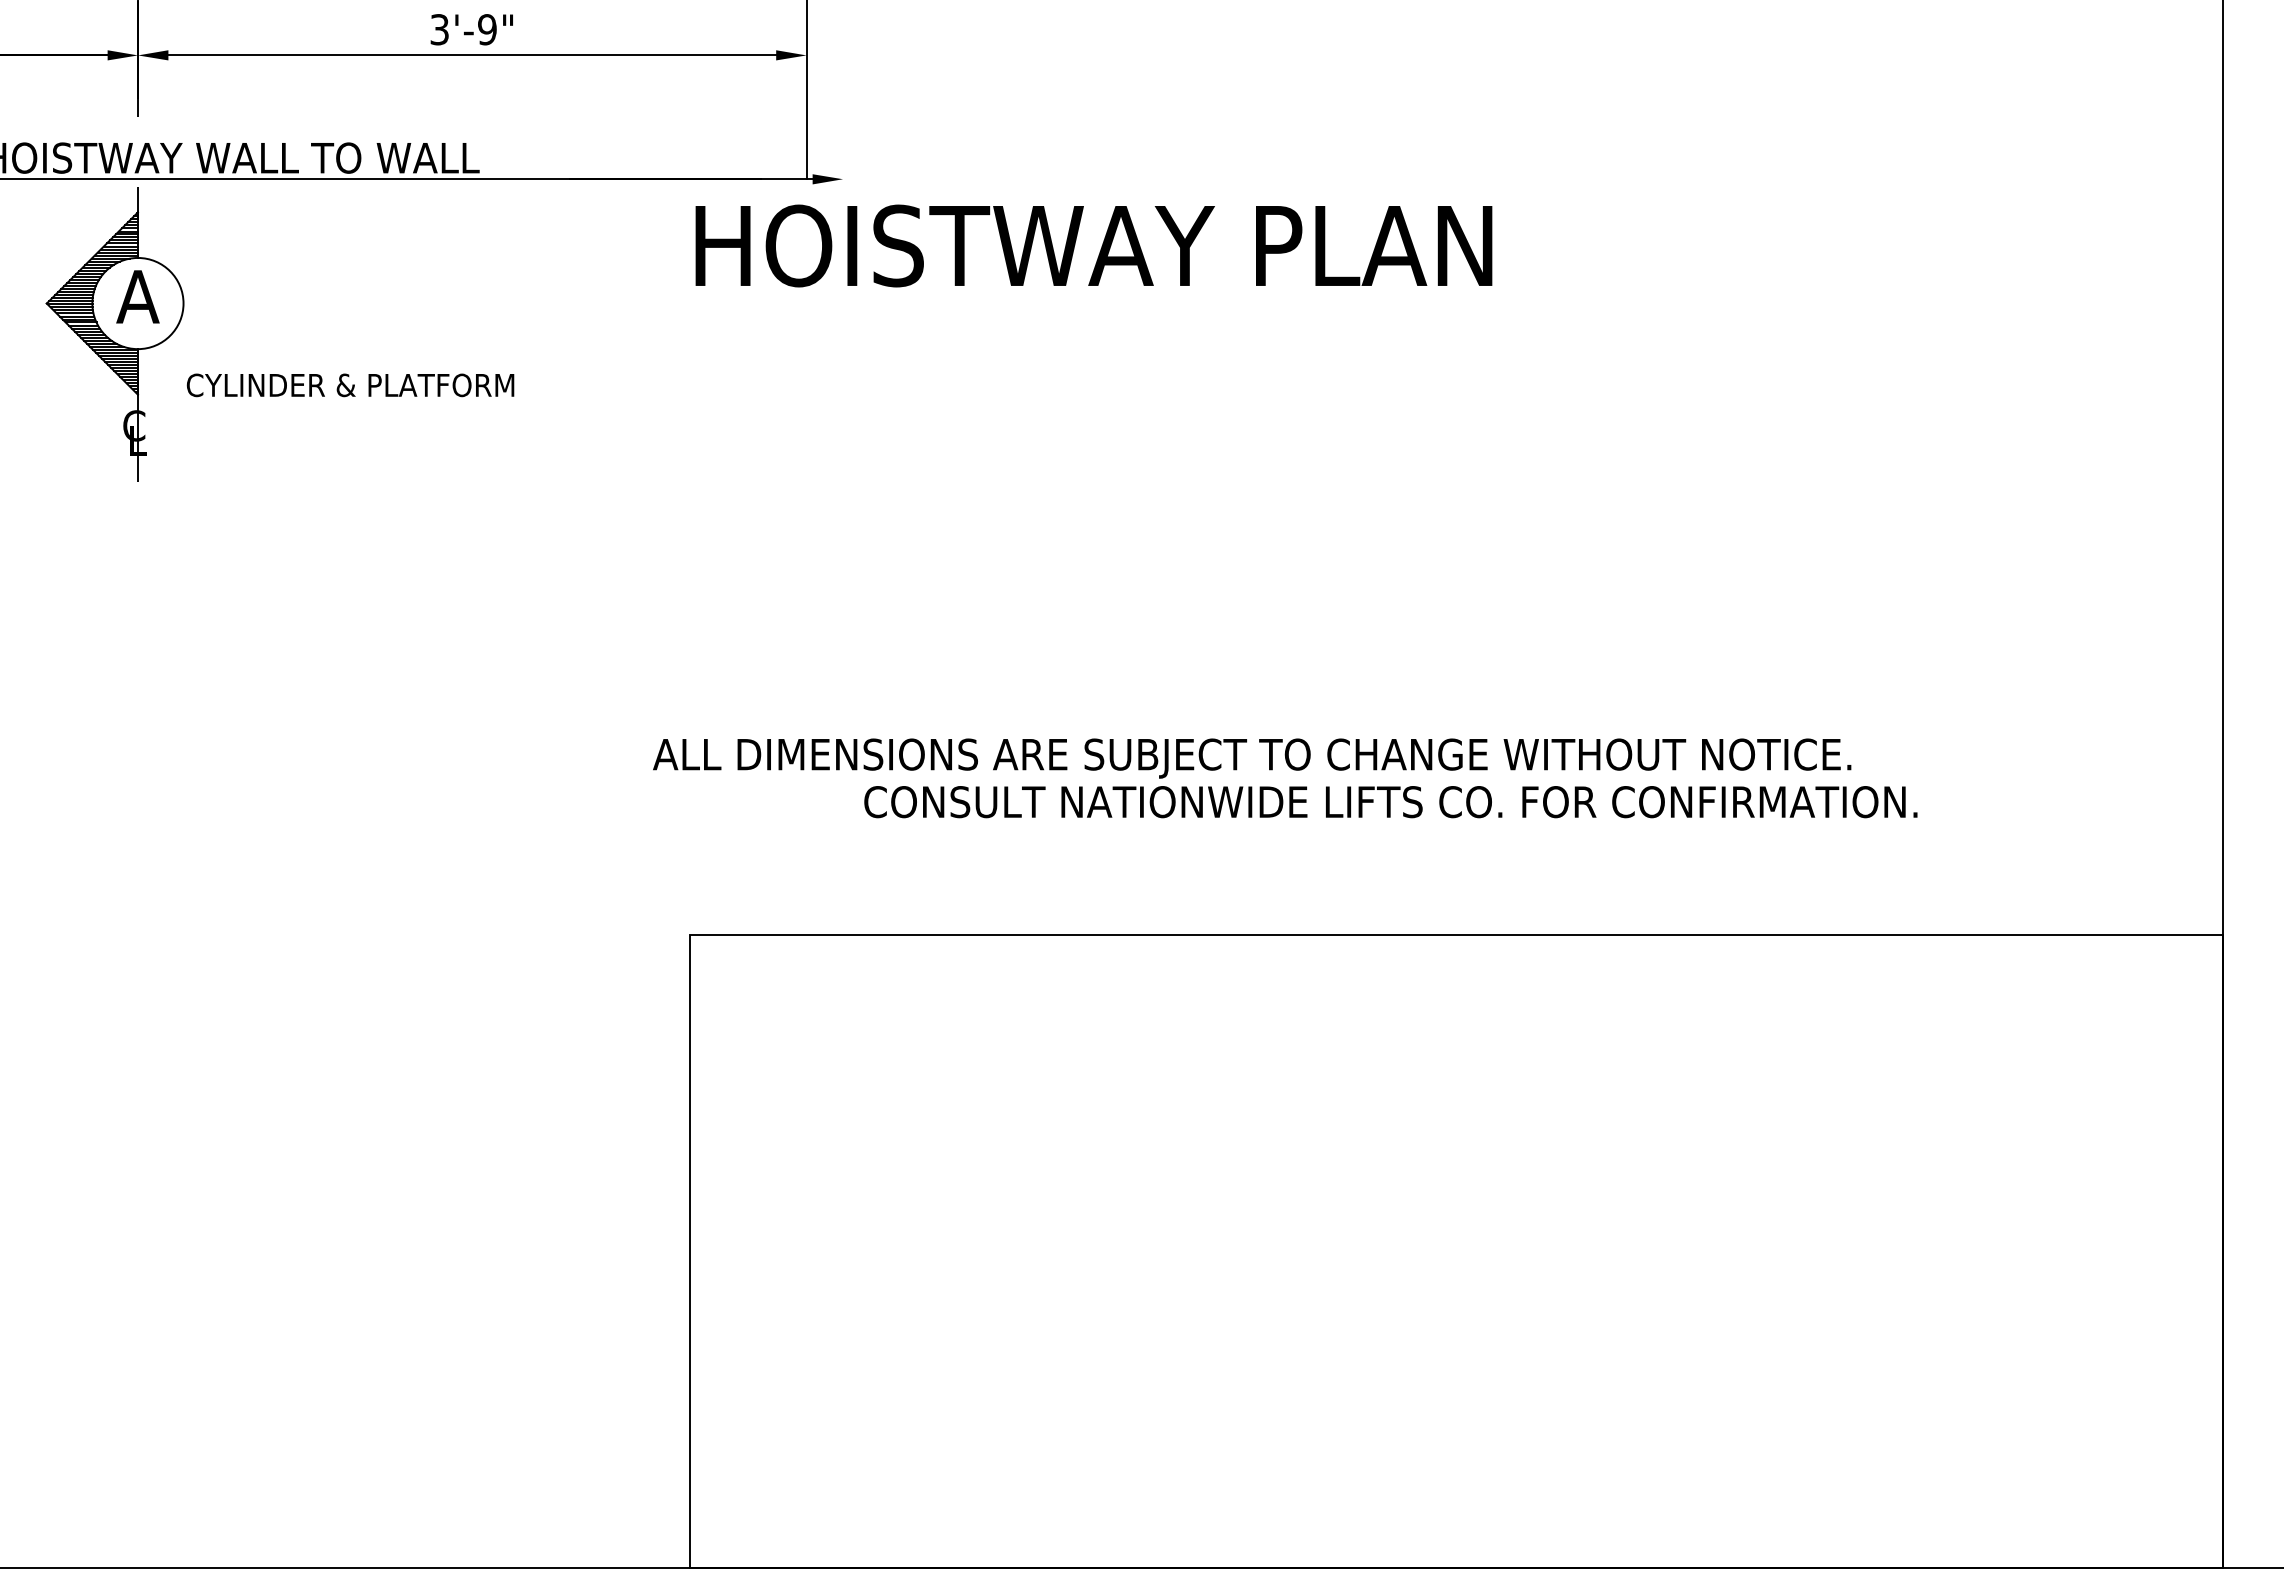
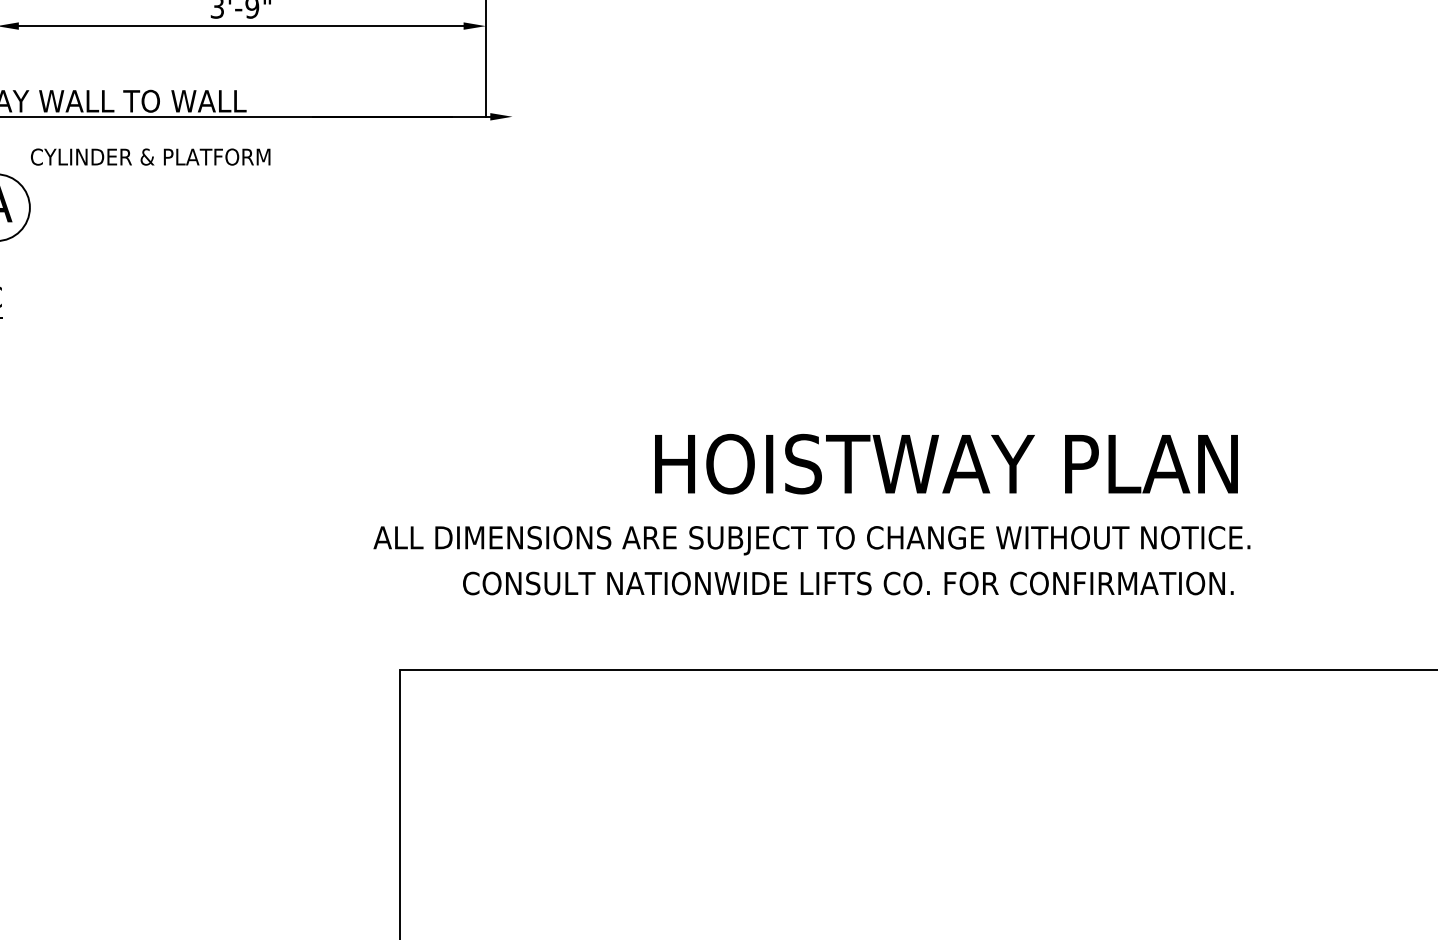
text: (1093, 245) -> (946, 463), moved
text: (350, 385) -> (150, 157), moved
text: (1390, 802) -> (848, 583), moved

